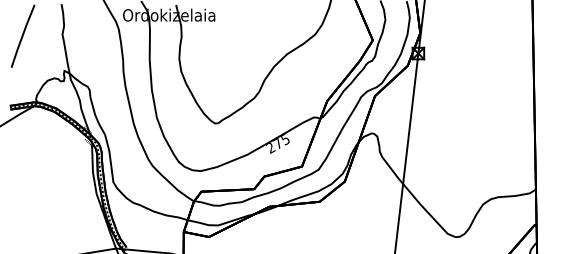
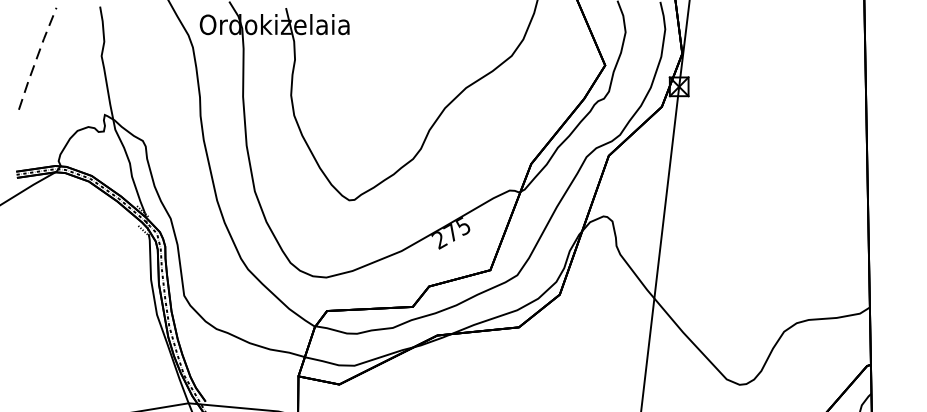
line: (22, 35) -> (36, 57), solid -> dashed

